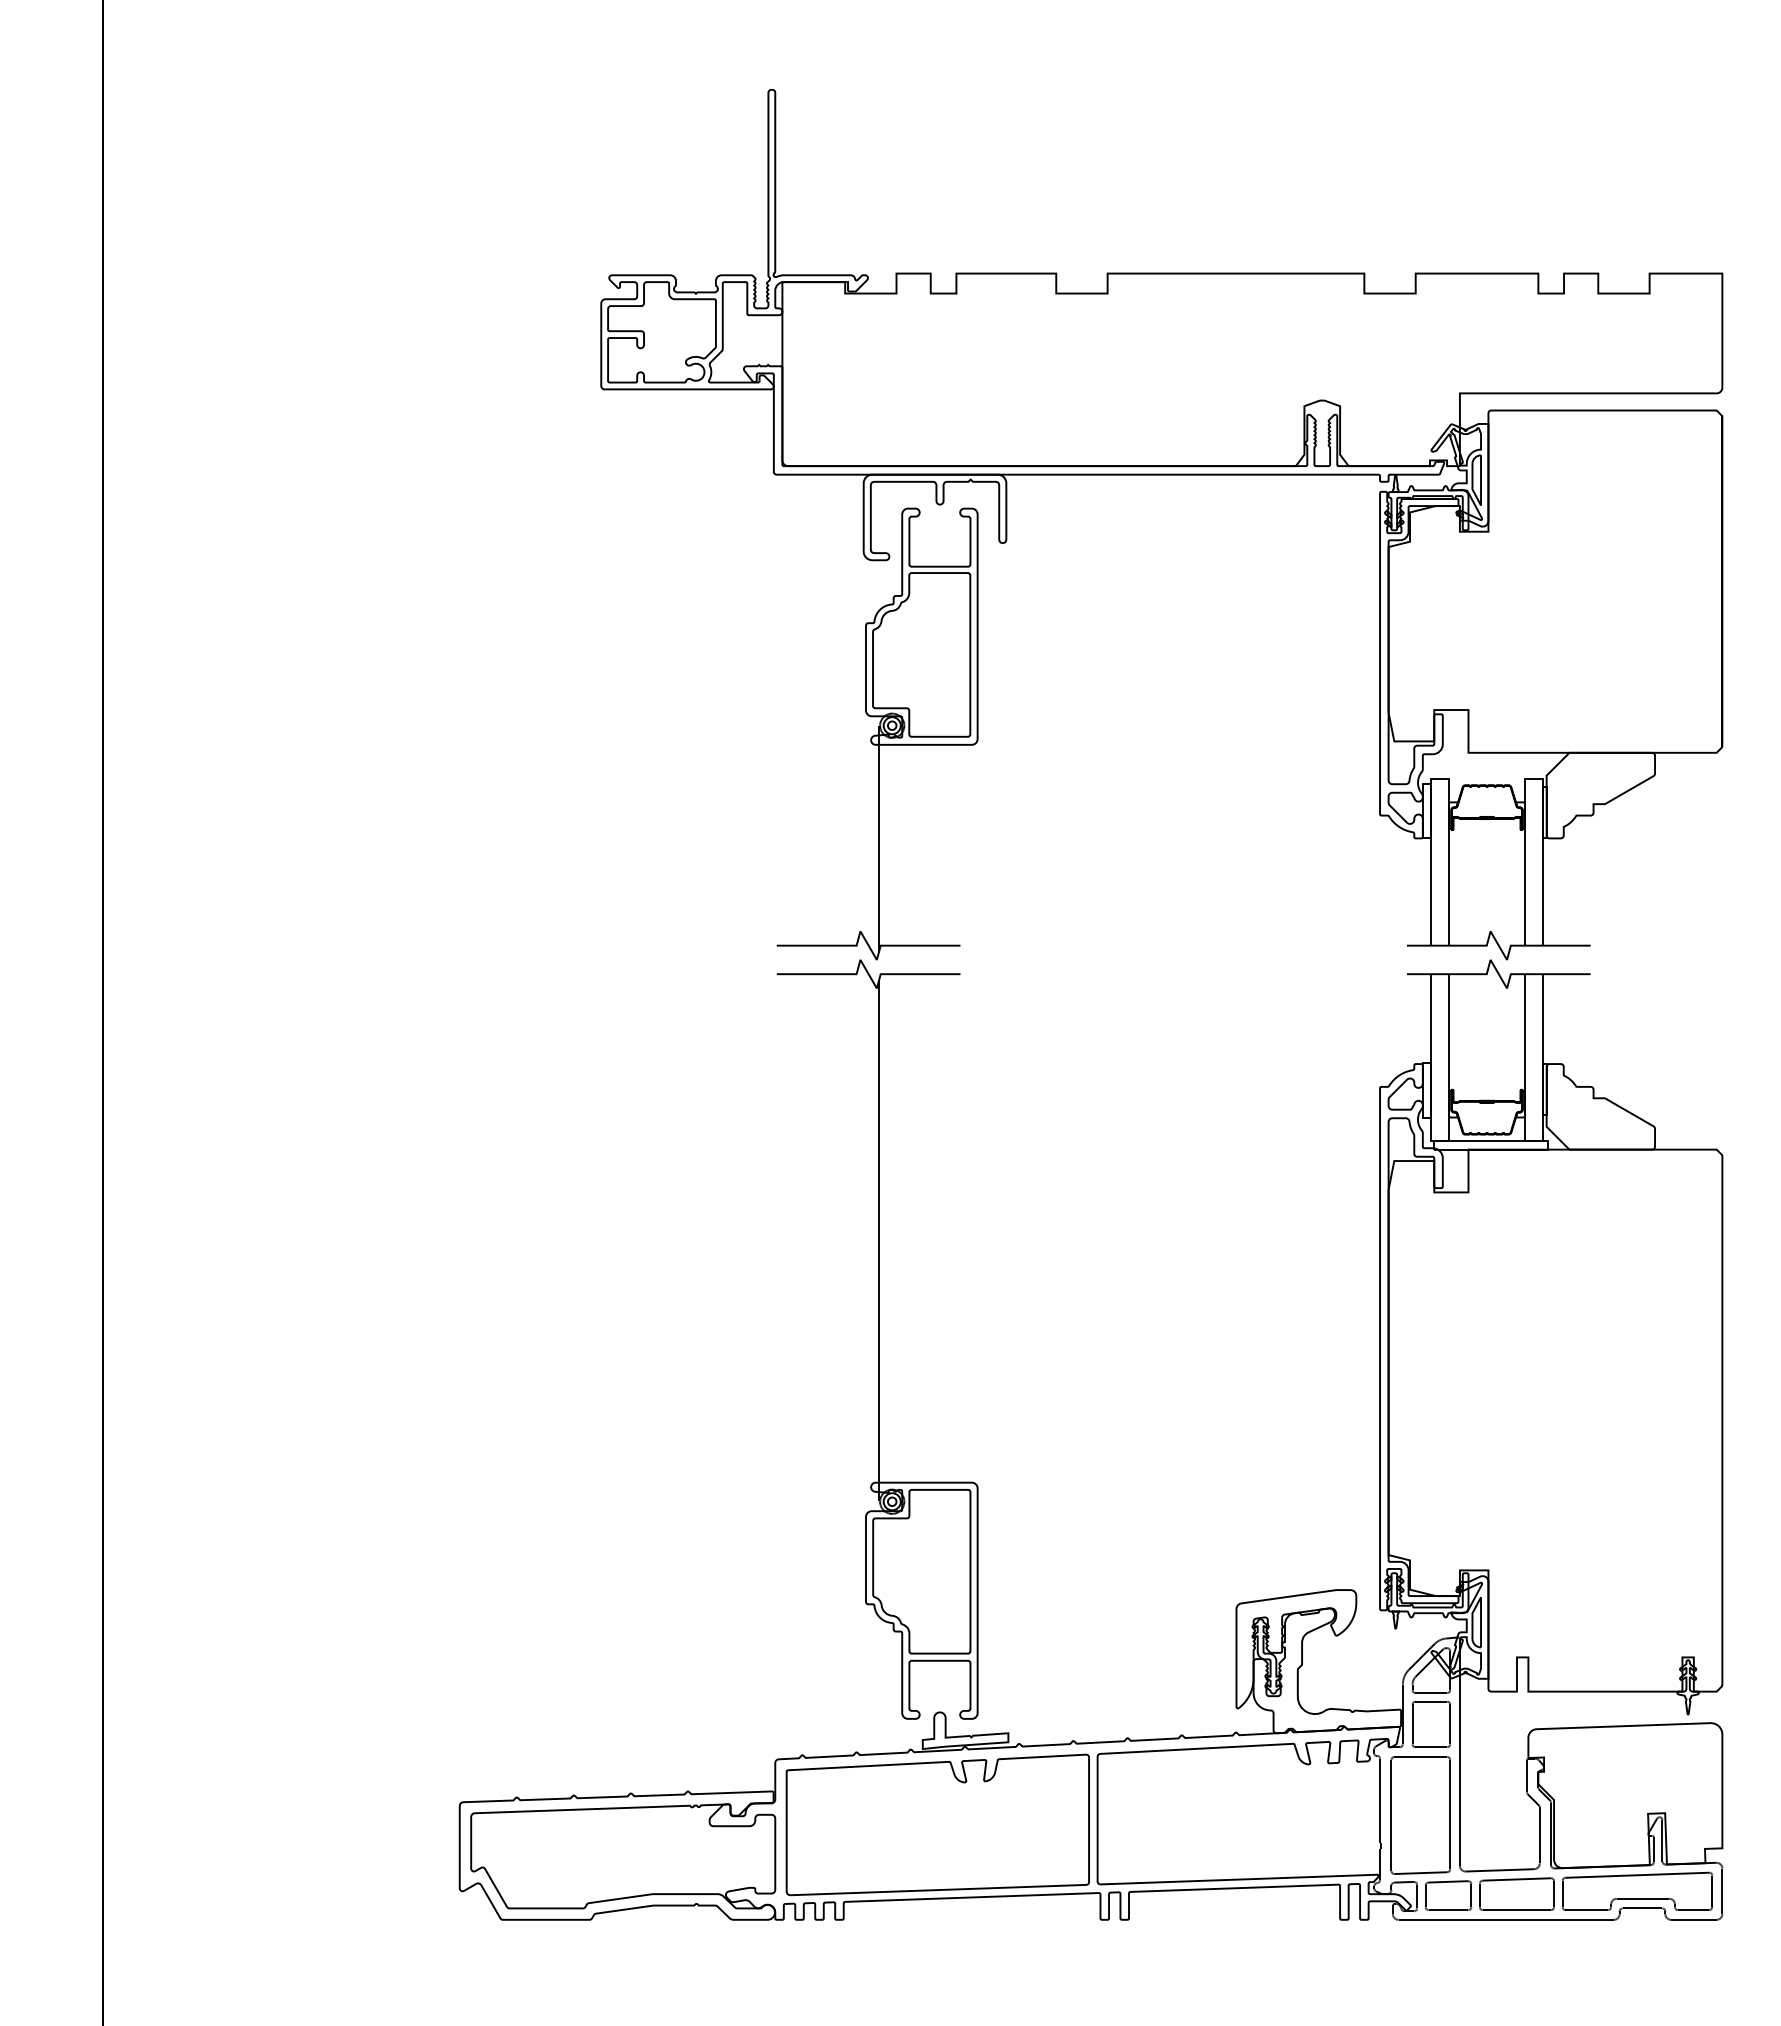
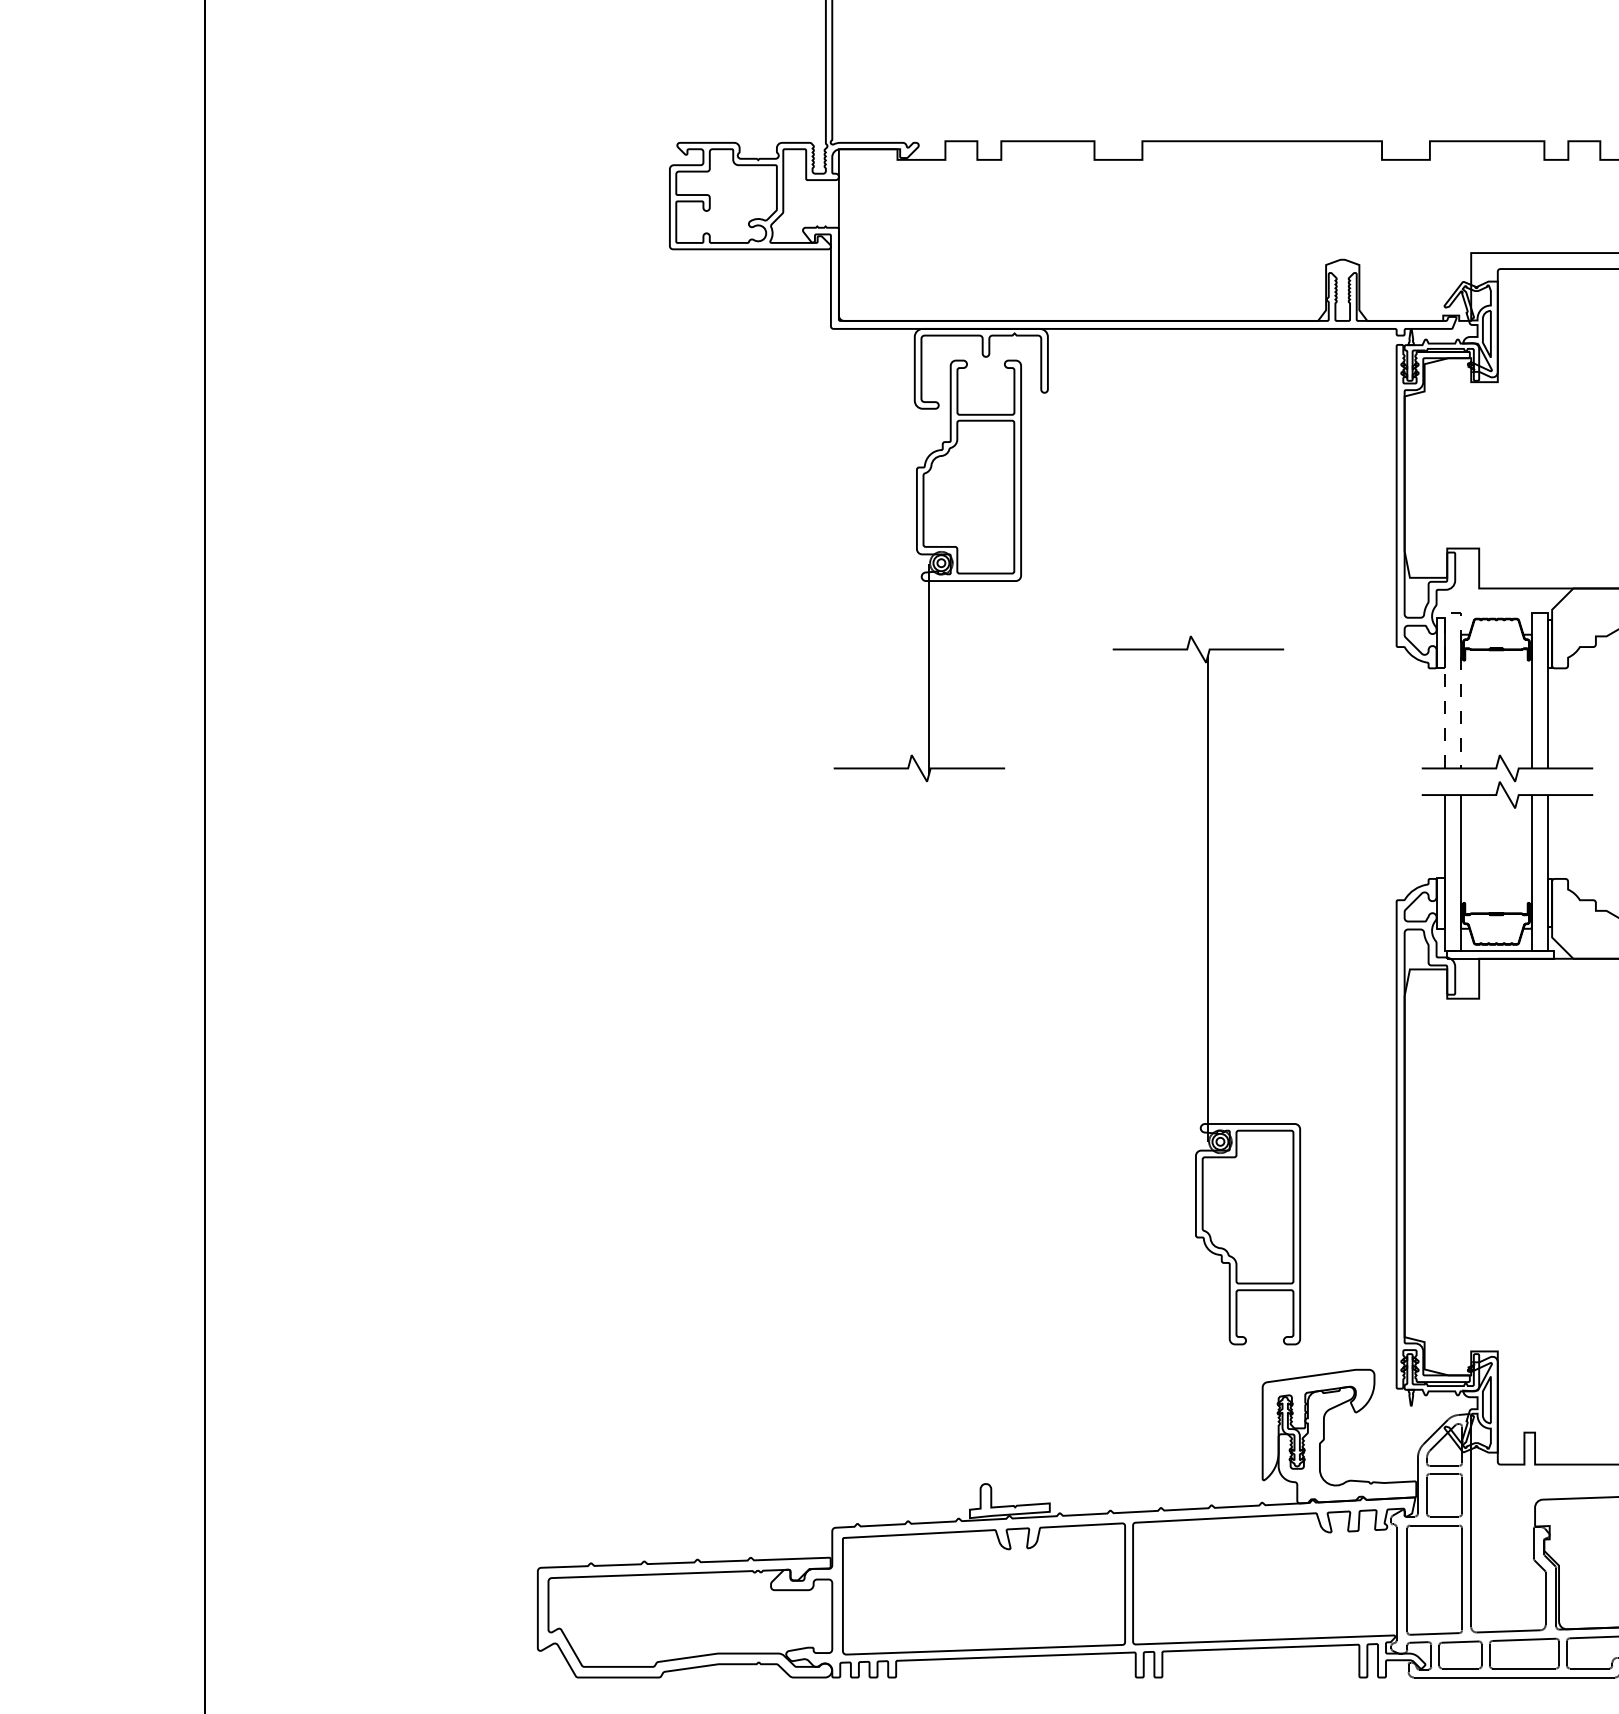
line: (1440, 778) -> (1453, 612), solid -> dashed
part: (877, 1339) -> (1206, 990), moved

